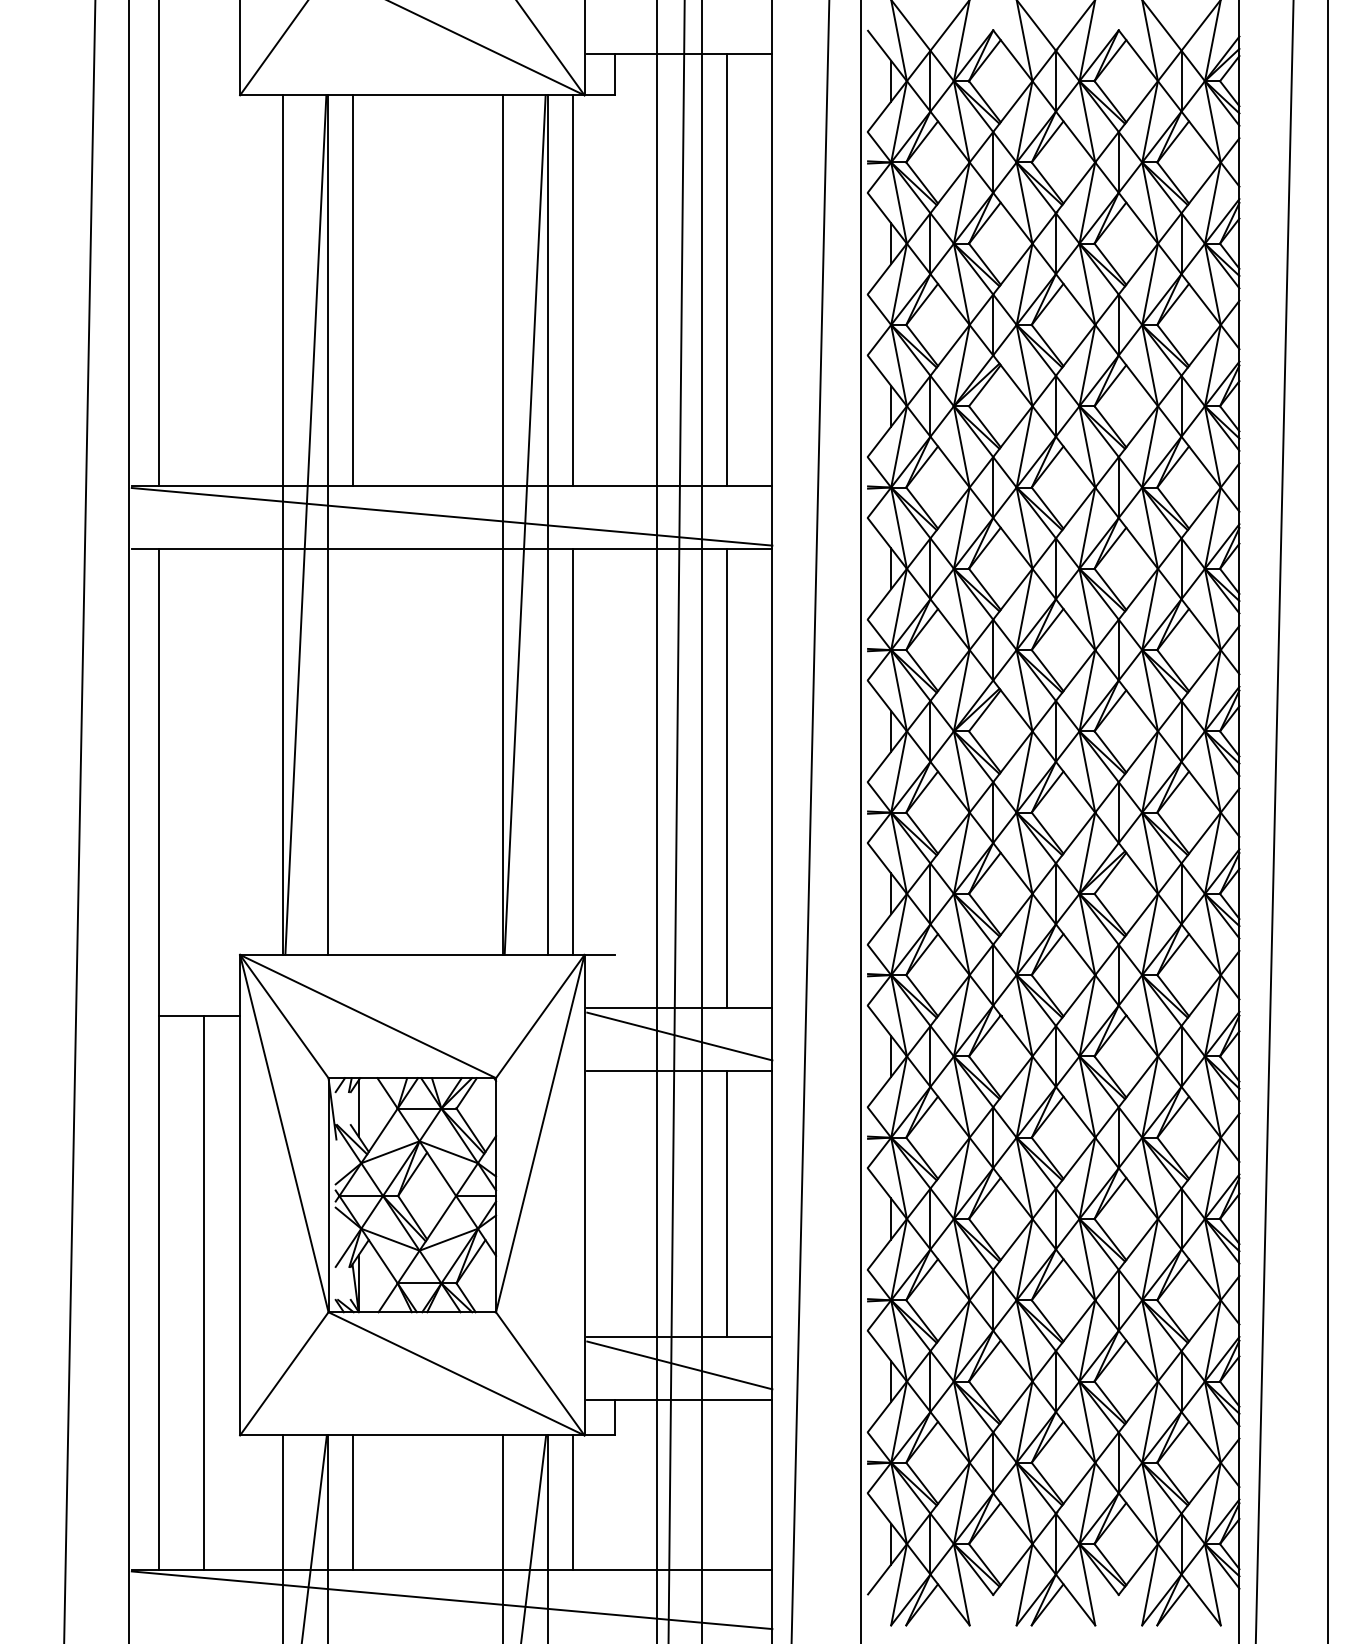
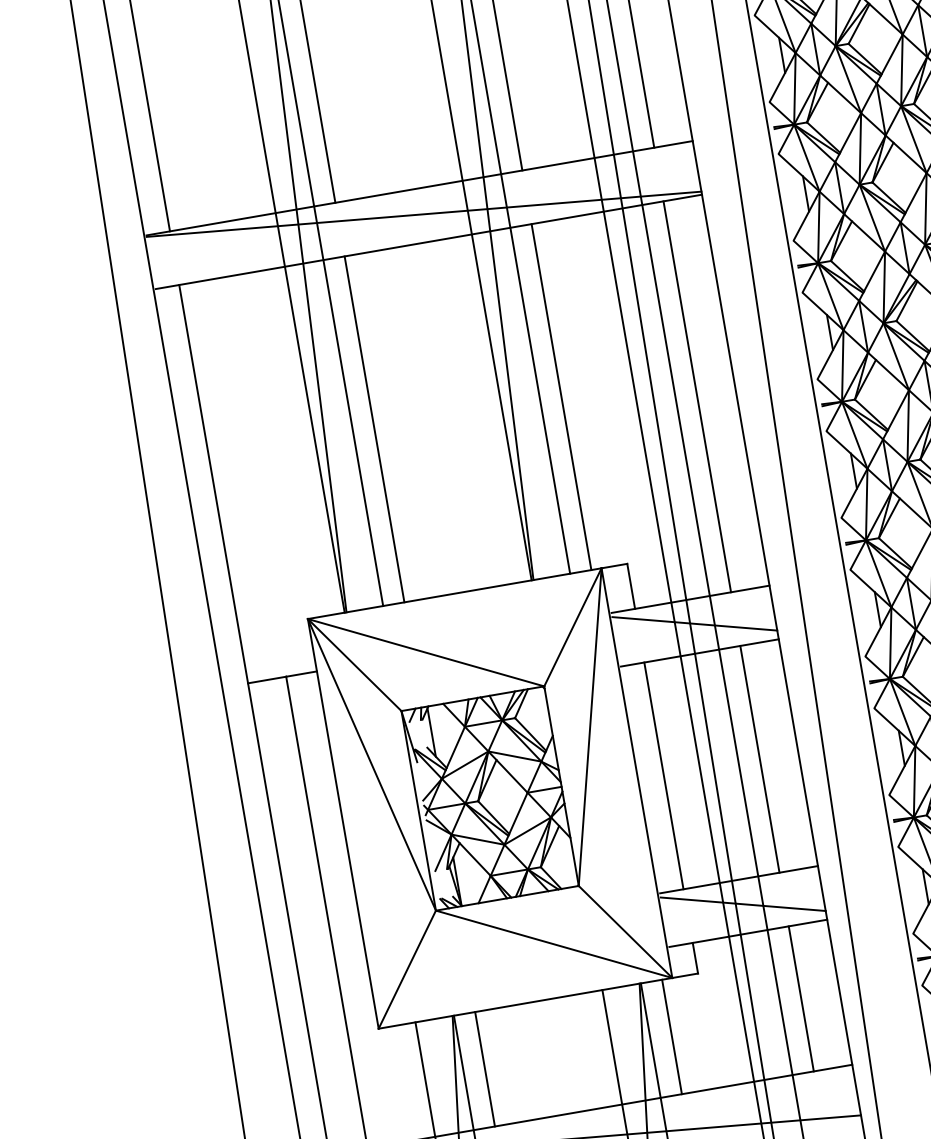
line: (353, 751) -> (374, 428), added
line: (614, 980) -> (630, 585), added
line: (614, 1203) -> (663, 775), added
line: (727, 1484) -> (801, 998), added

